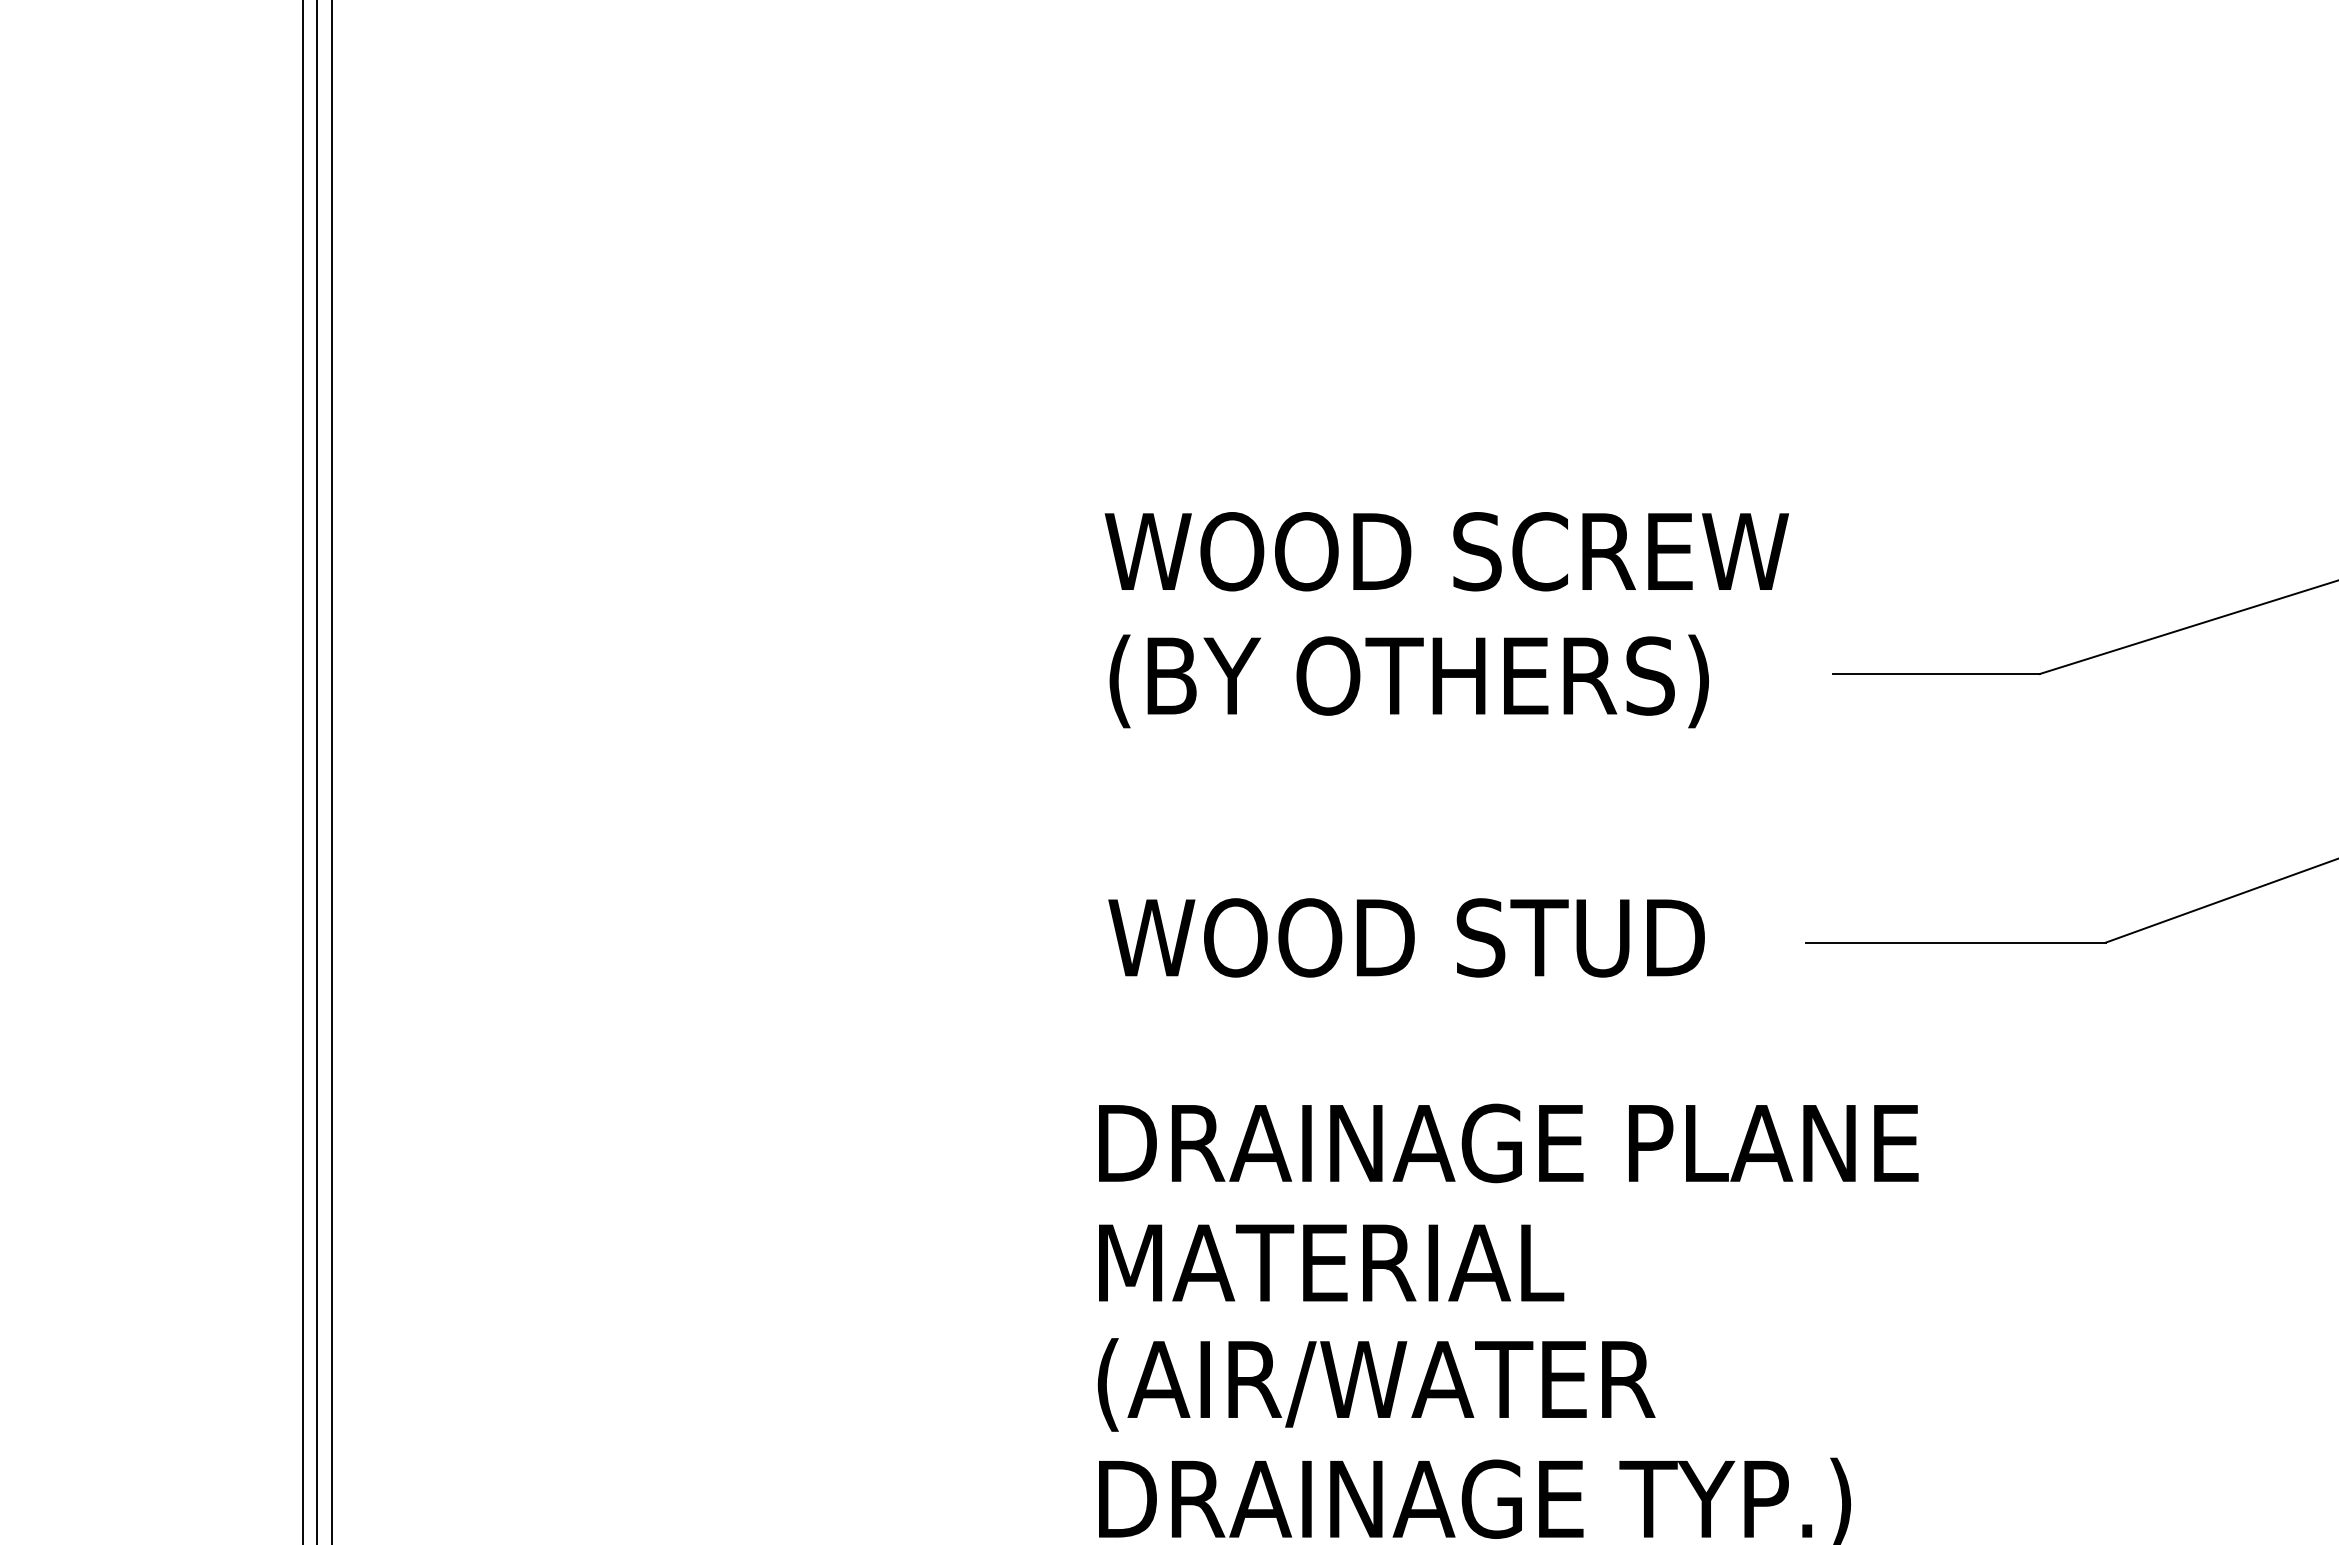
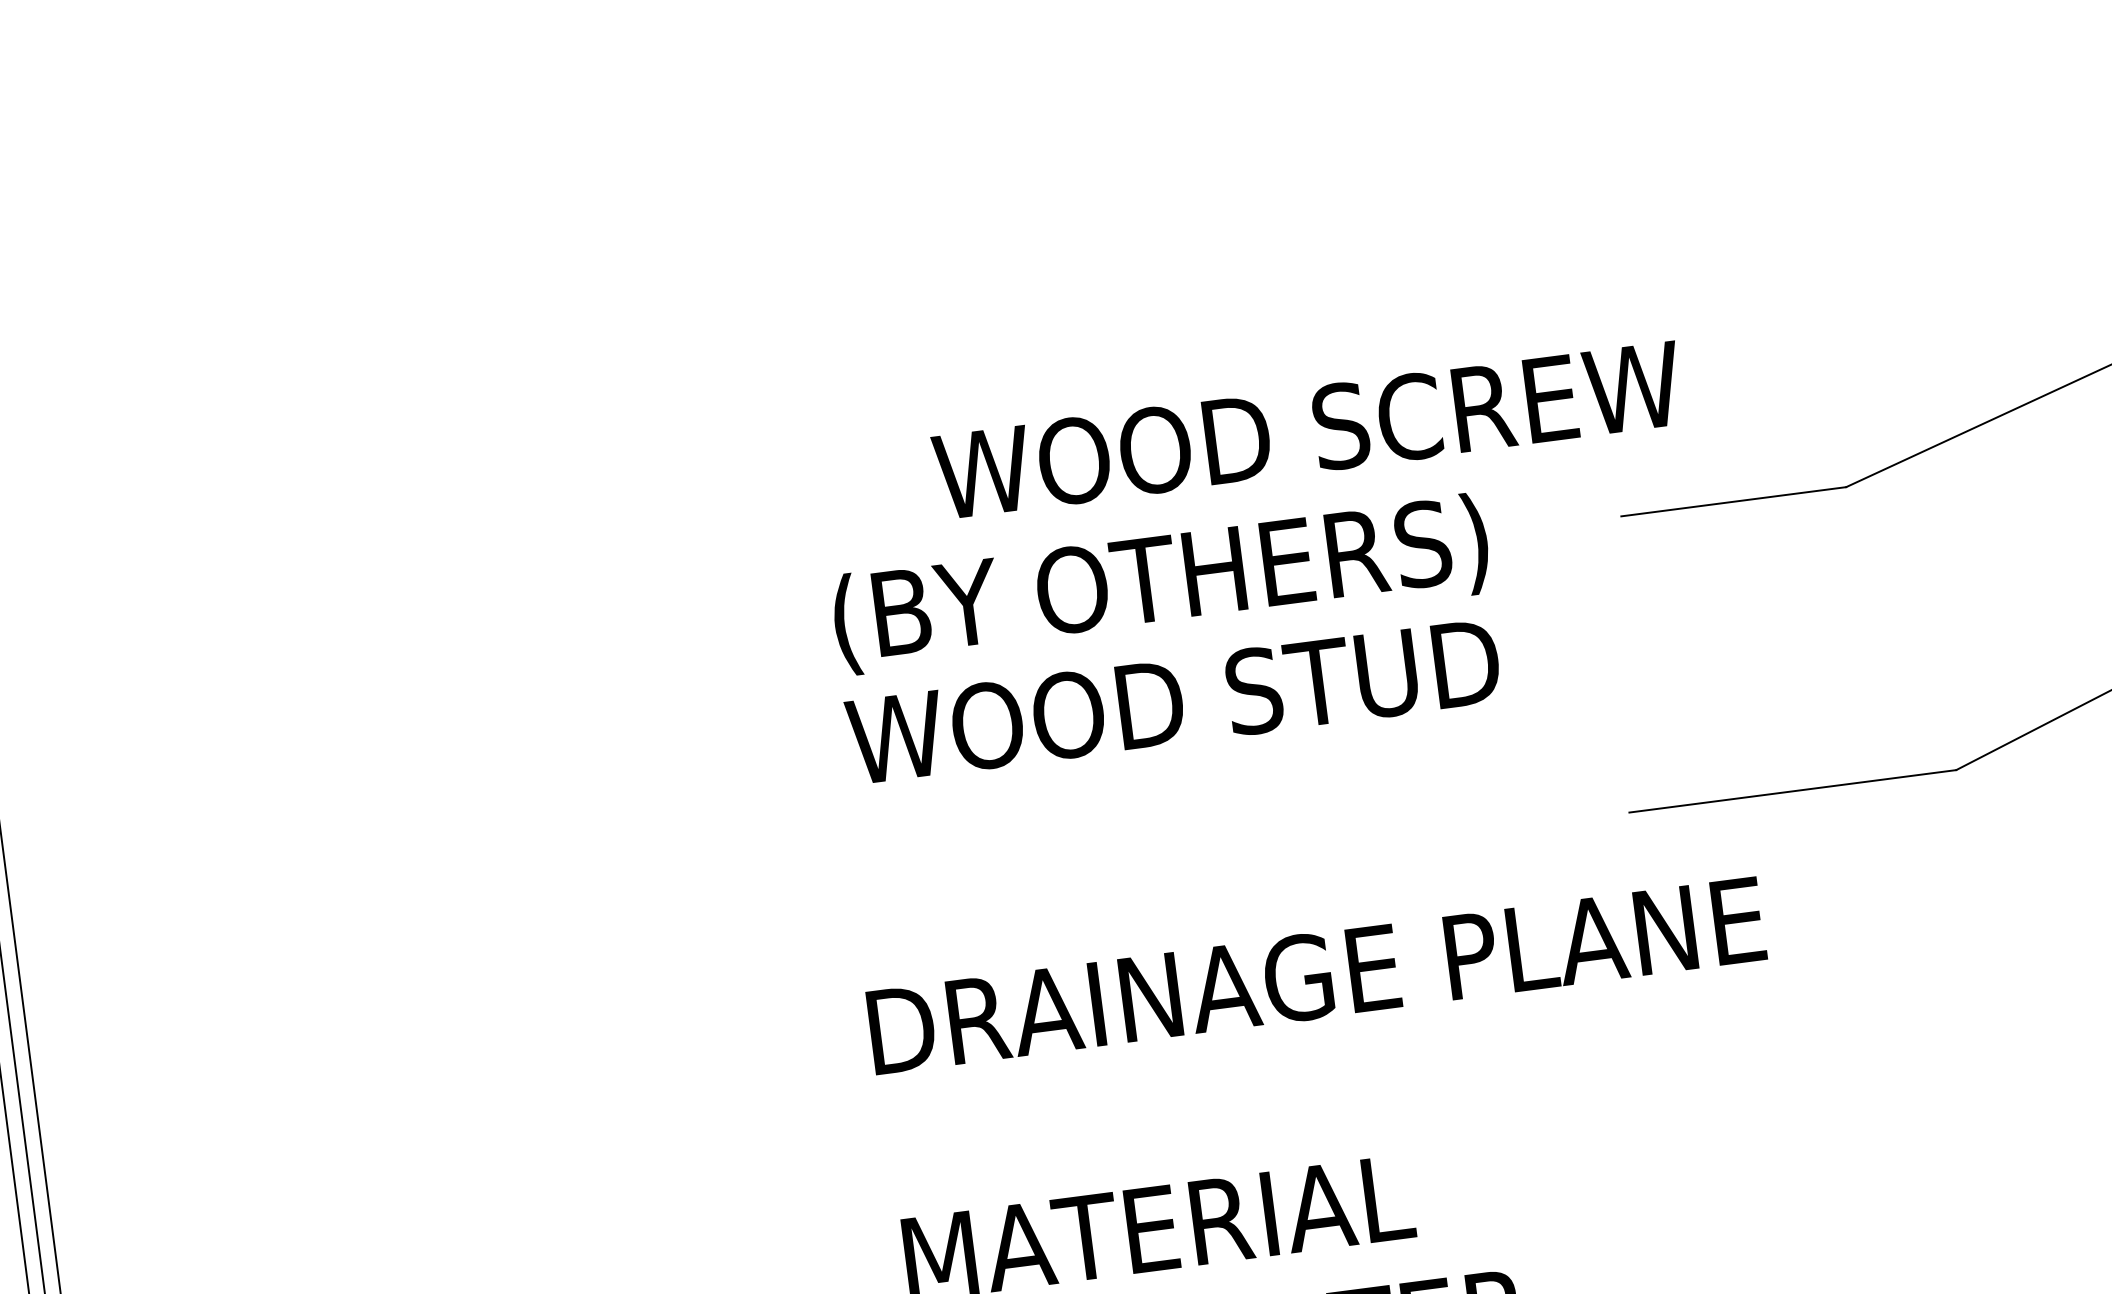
text: (1446, 551) -> (1307, 430), moved
text: (1406, 937) -> (1173, 701), moved
text: (1508, 1143) -> (1316, 975), moved

